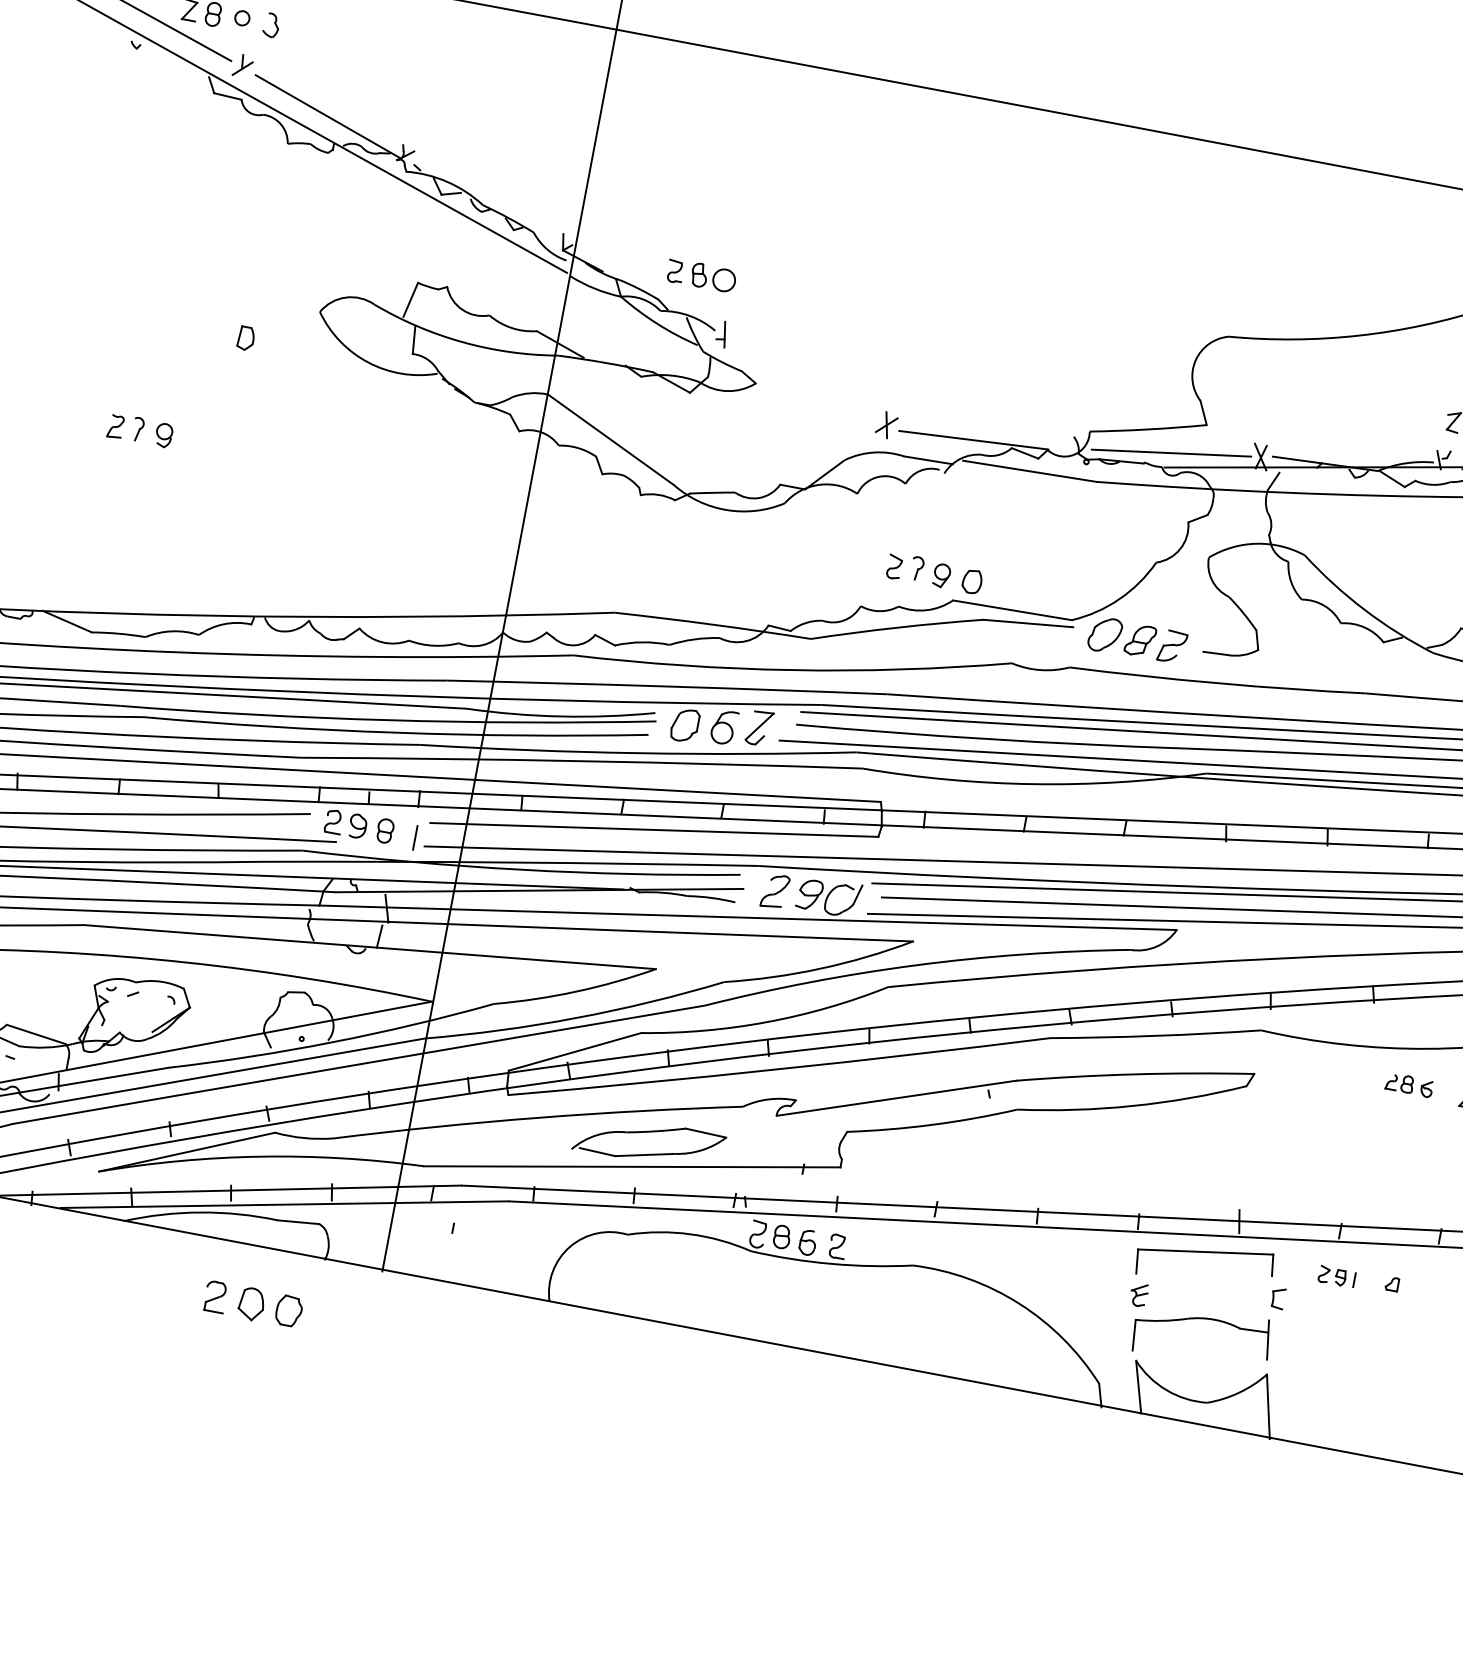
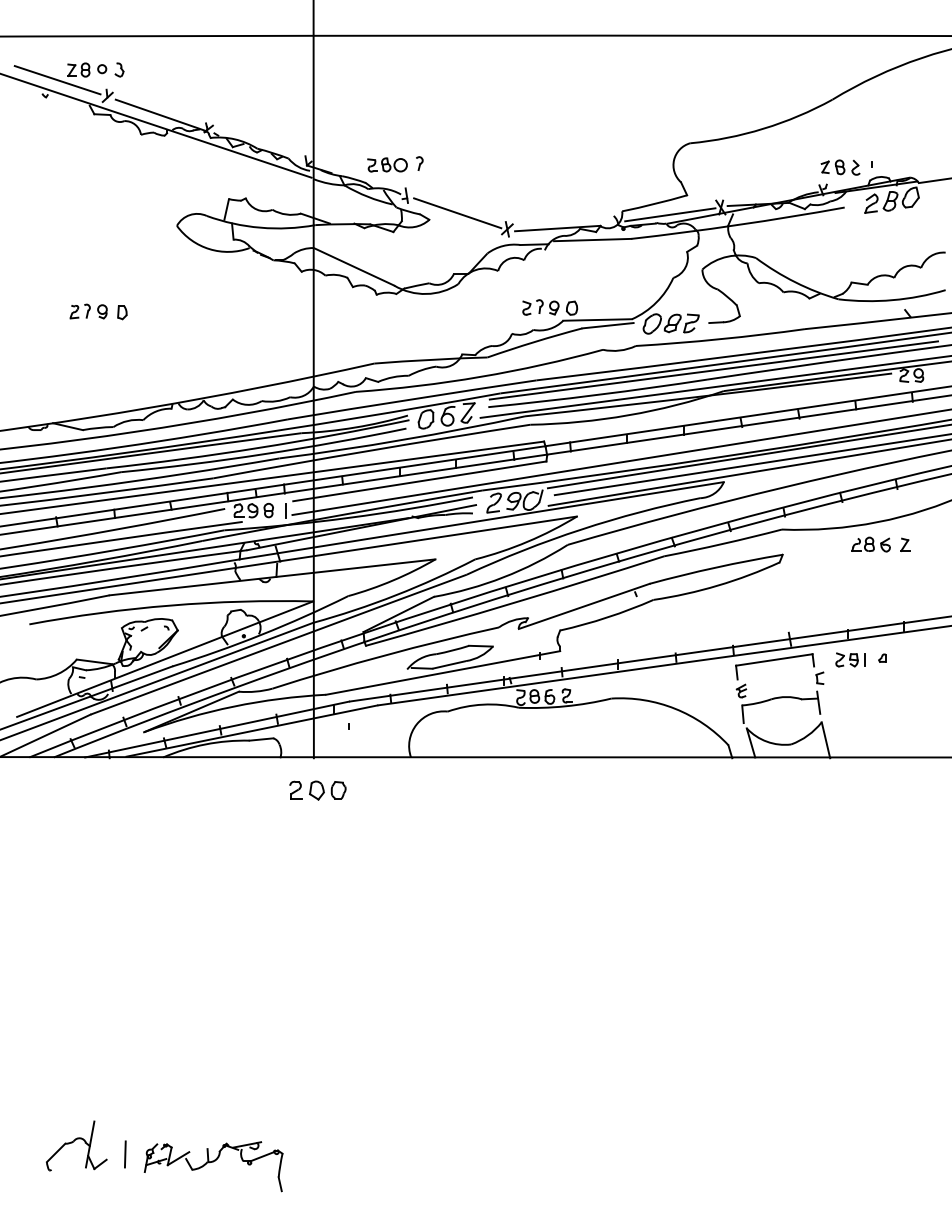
part: (757, 283) -> (419, 163), added
part: (246, 338) -> (122, 312), moved
line: (806, 381) -> (457, 213), added
part: (1408, 1084) -> (870, 544), size x1.43
part: (1336, 1275) -> (850, 659), size x1.43
part: (252, 1304) -> (317, 790), moved

